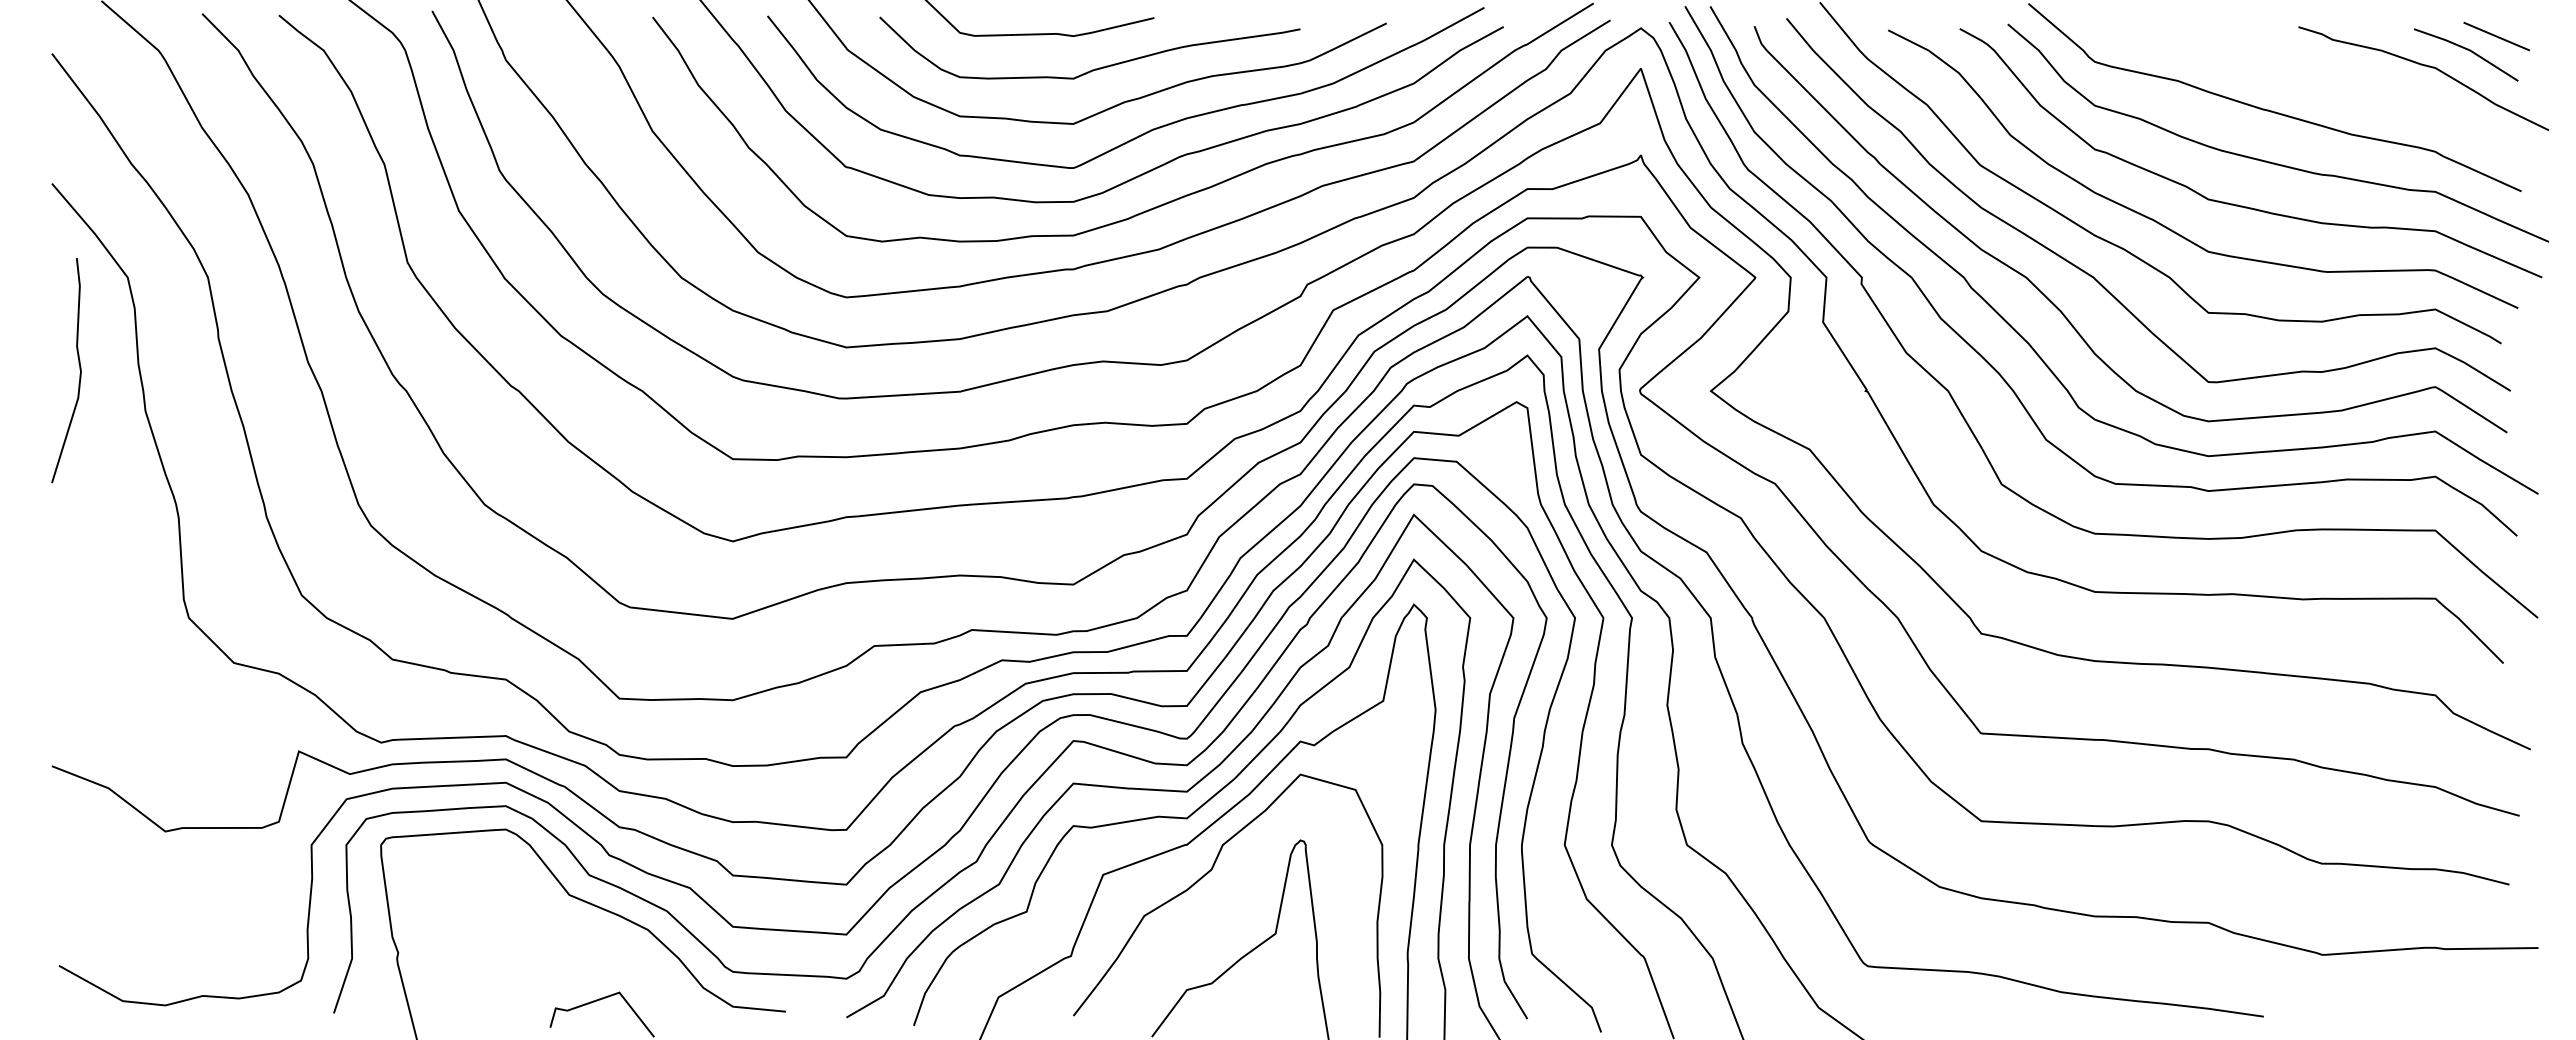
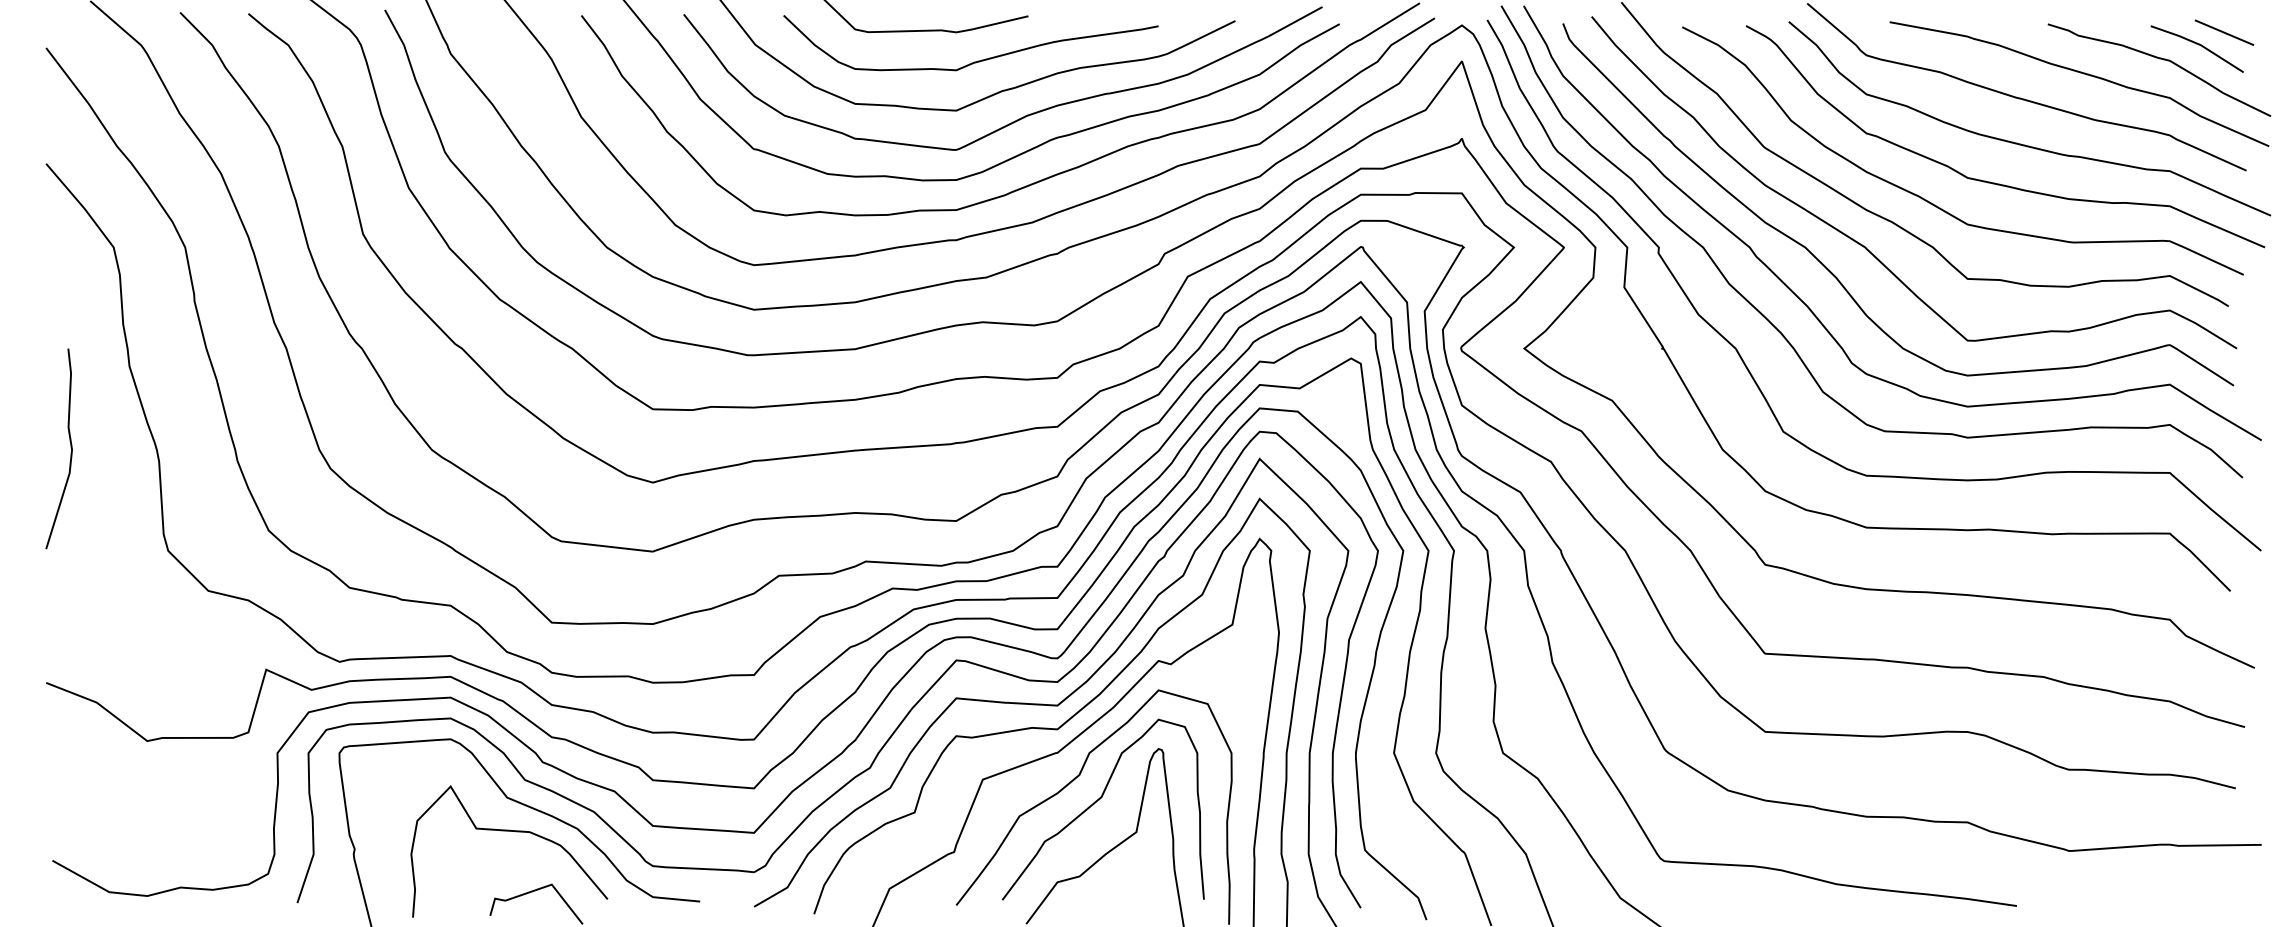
curve: (2336, 82) -> (2081, 73), added
curve: (79, 369) -> (70, 447), moved
curve: (1233, 898) -> (1098, 800), added
curve: (571, 933) -> (509, 831), added

